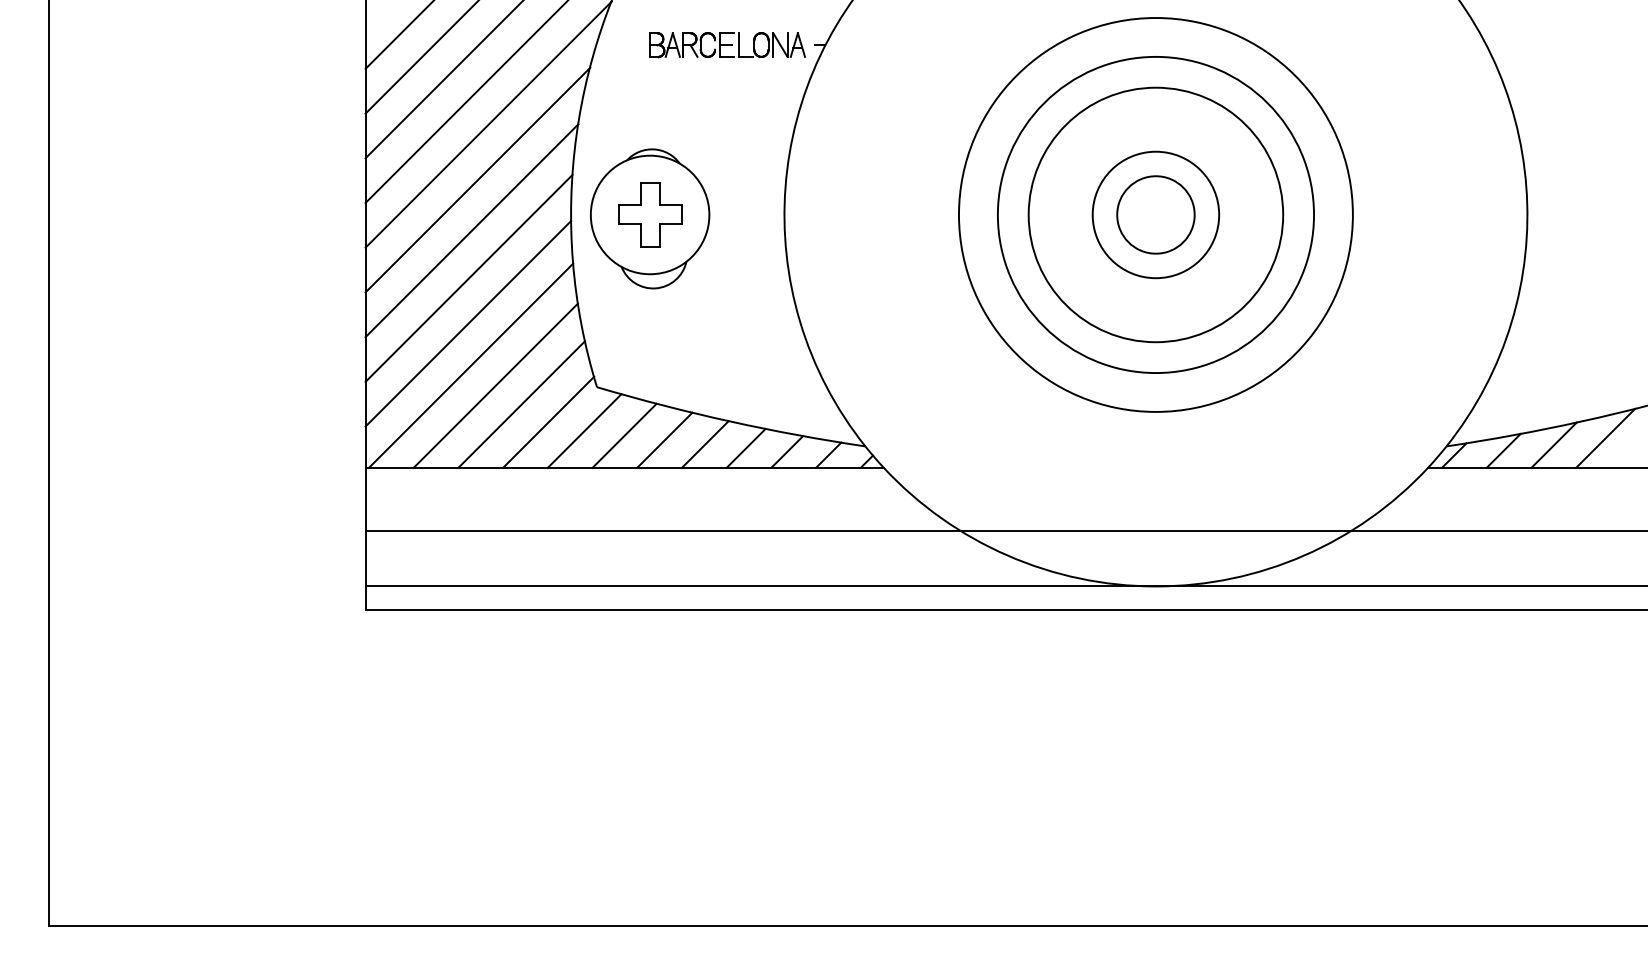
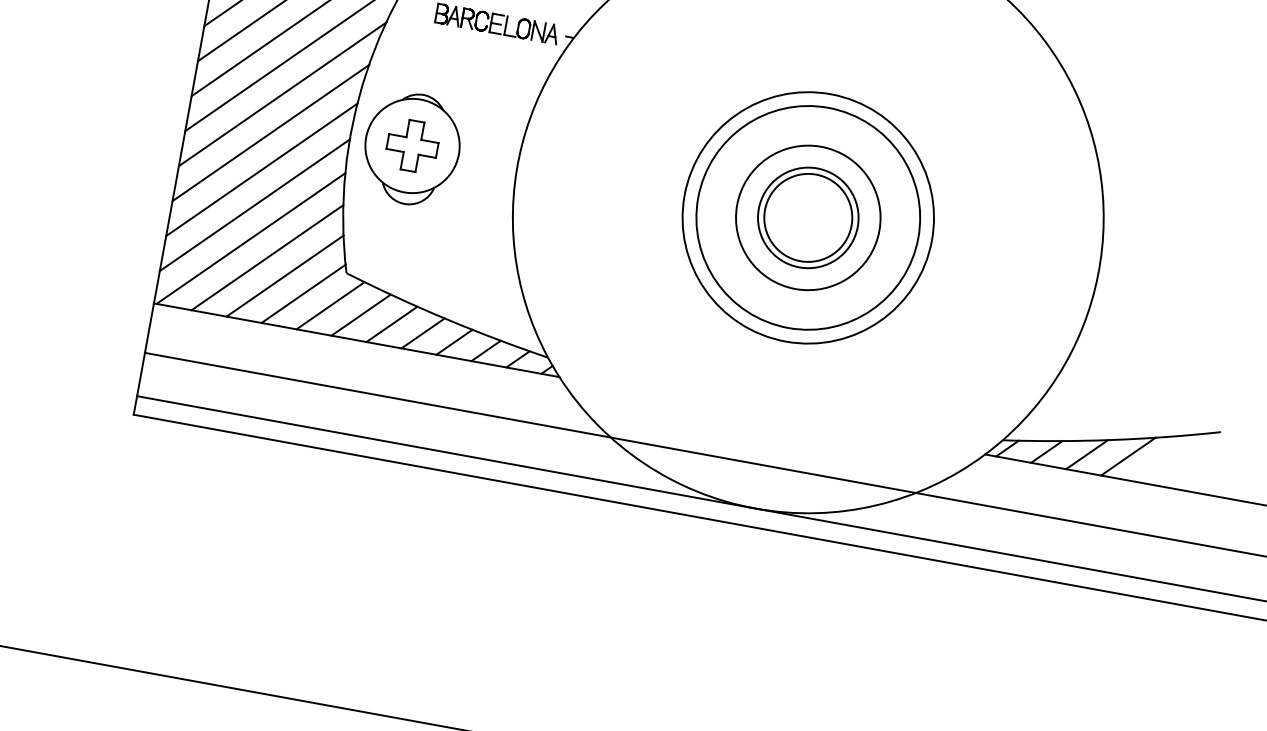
circle: (1155, 214) -> (808, 217), size x0.71
circle: (1155, 214) -> (808, 217), size x0.71
circle: (1155, 214) -> (808, 217), size x1.43

